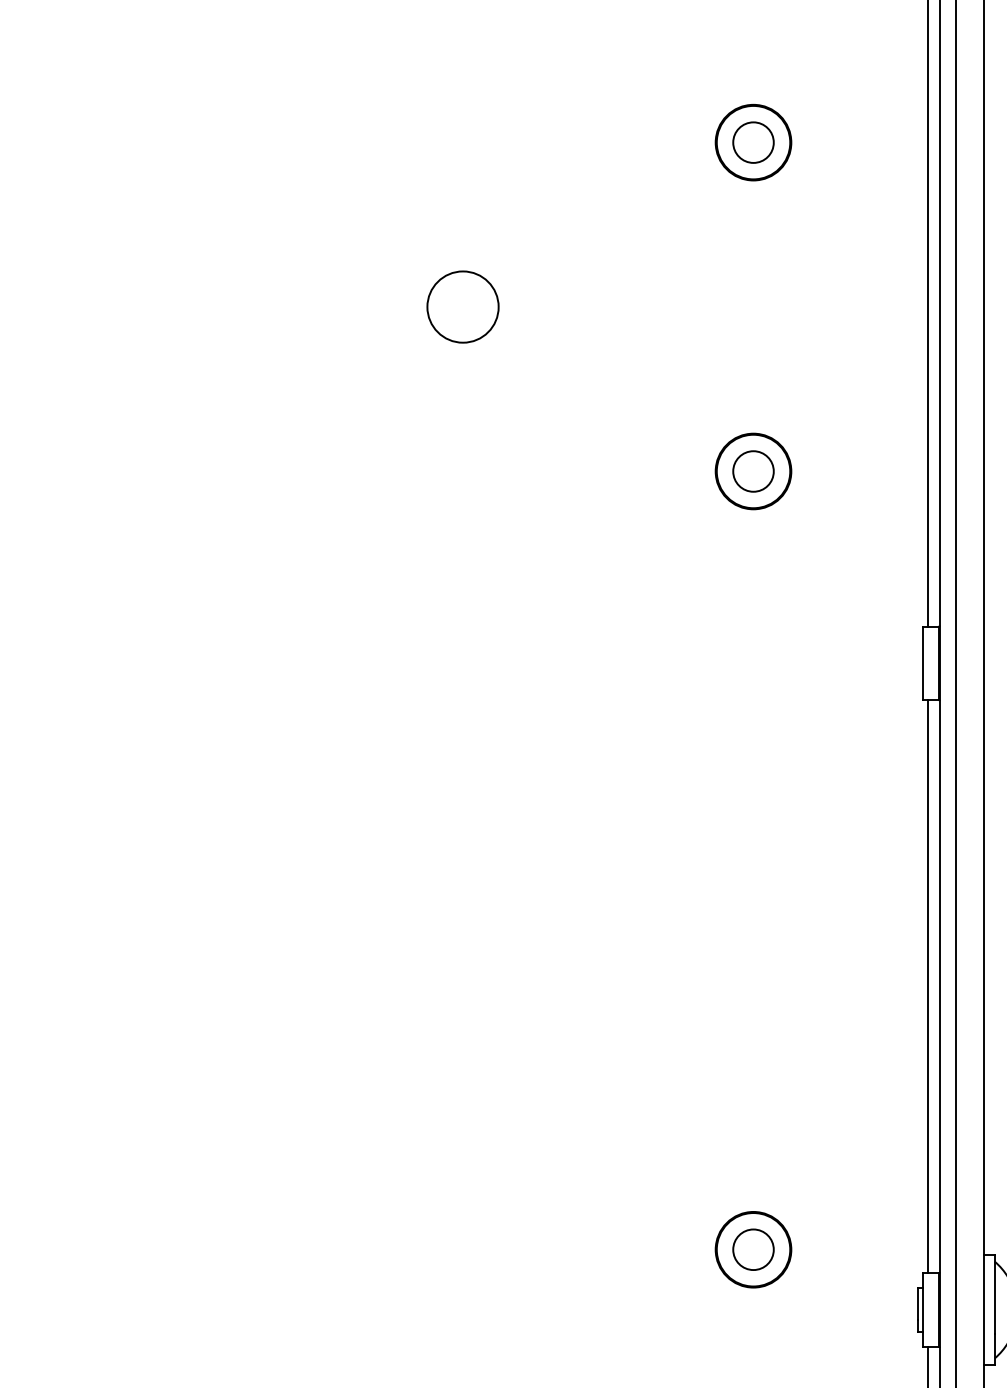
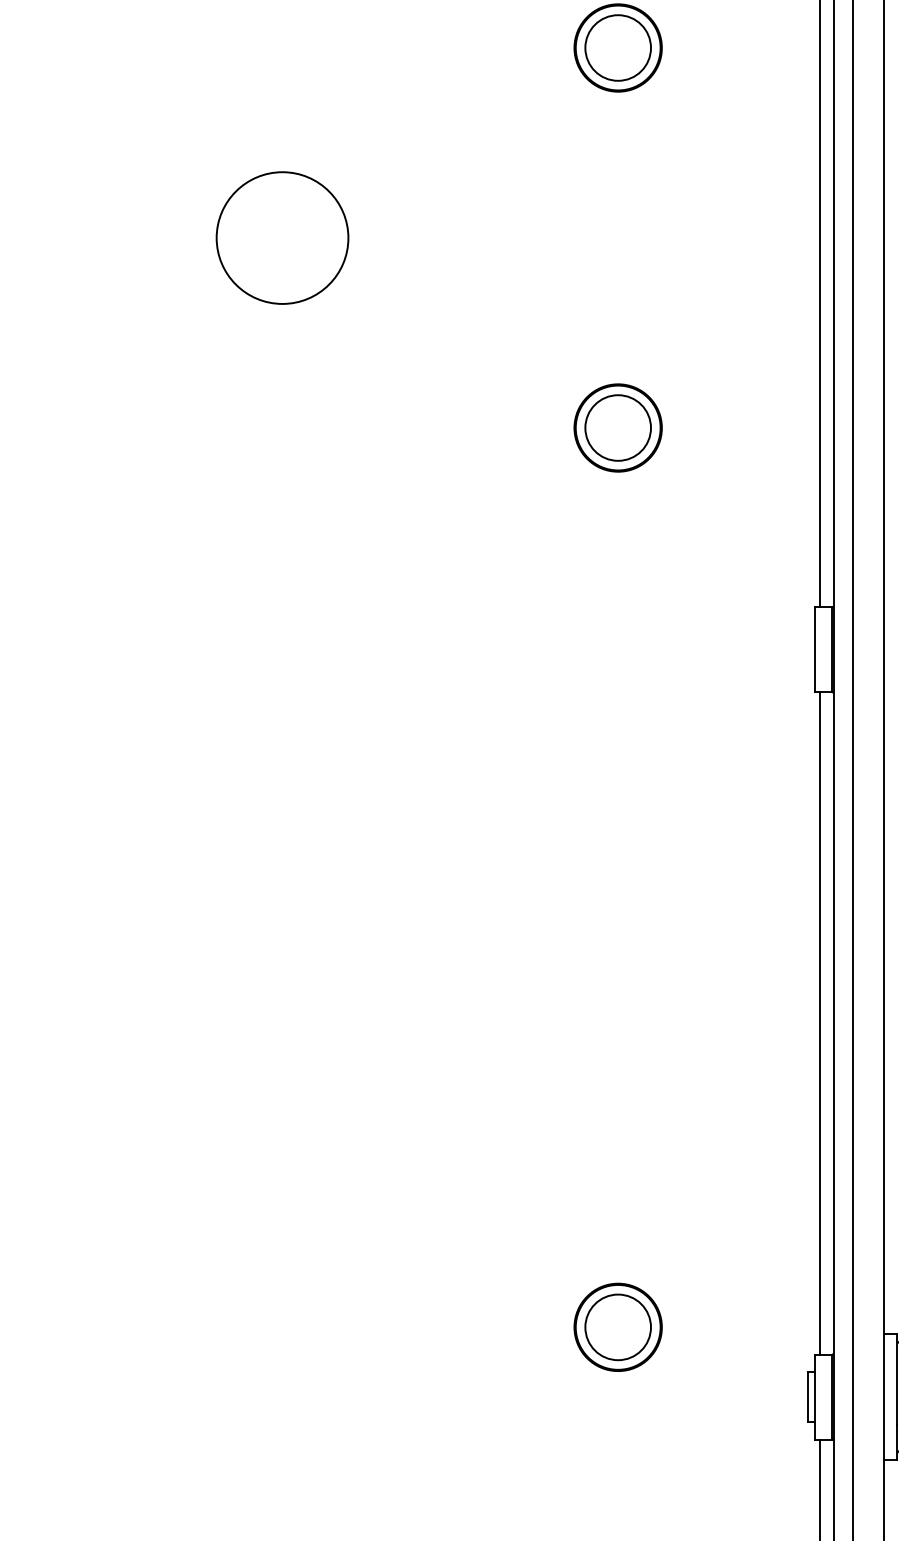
circle: (753, 142) -> (618, 47), size x1.4
circle: (462, 306) -> (281, 237), size x1.6
circle: (753, 471) -> (618, 428), size x1.4
circle: (753, 1249) -> (618, 1327), size x1.4

